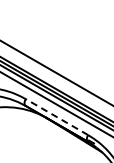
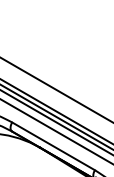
line: (56, 116) -> (52, 145), dashed -> solid

